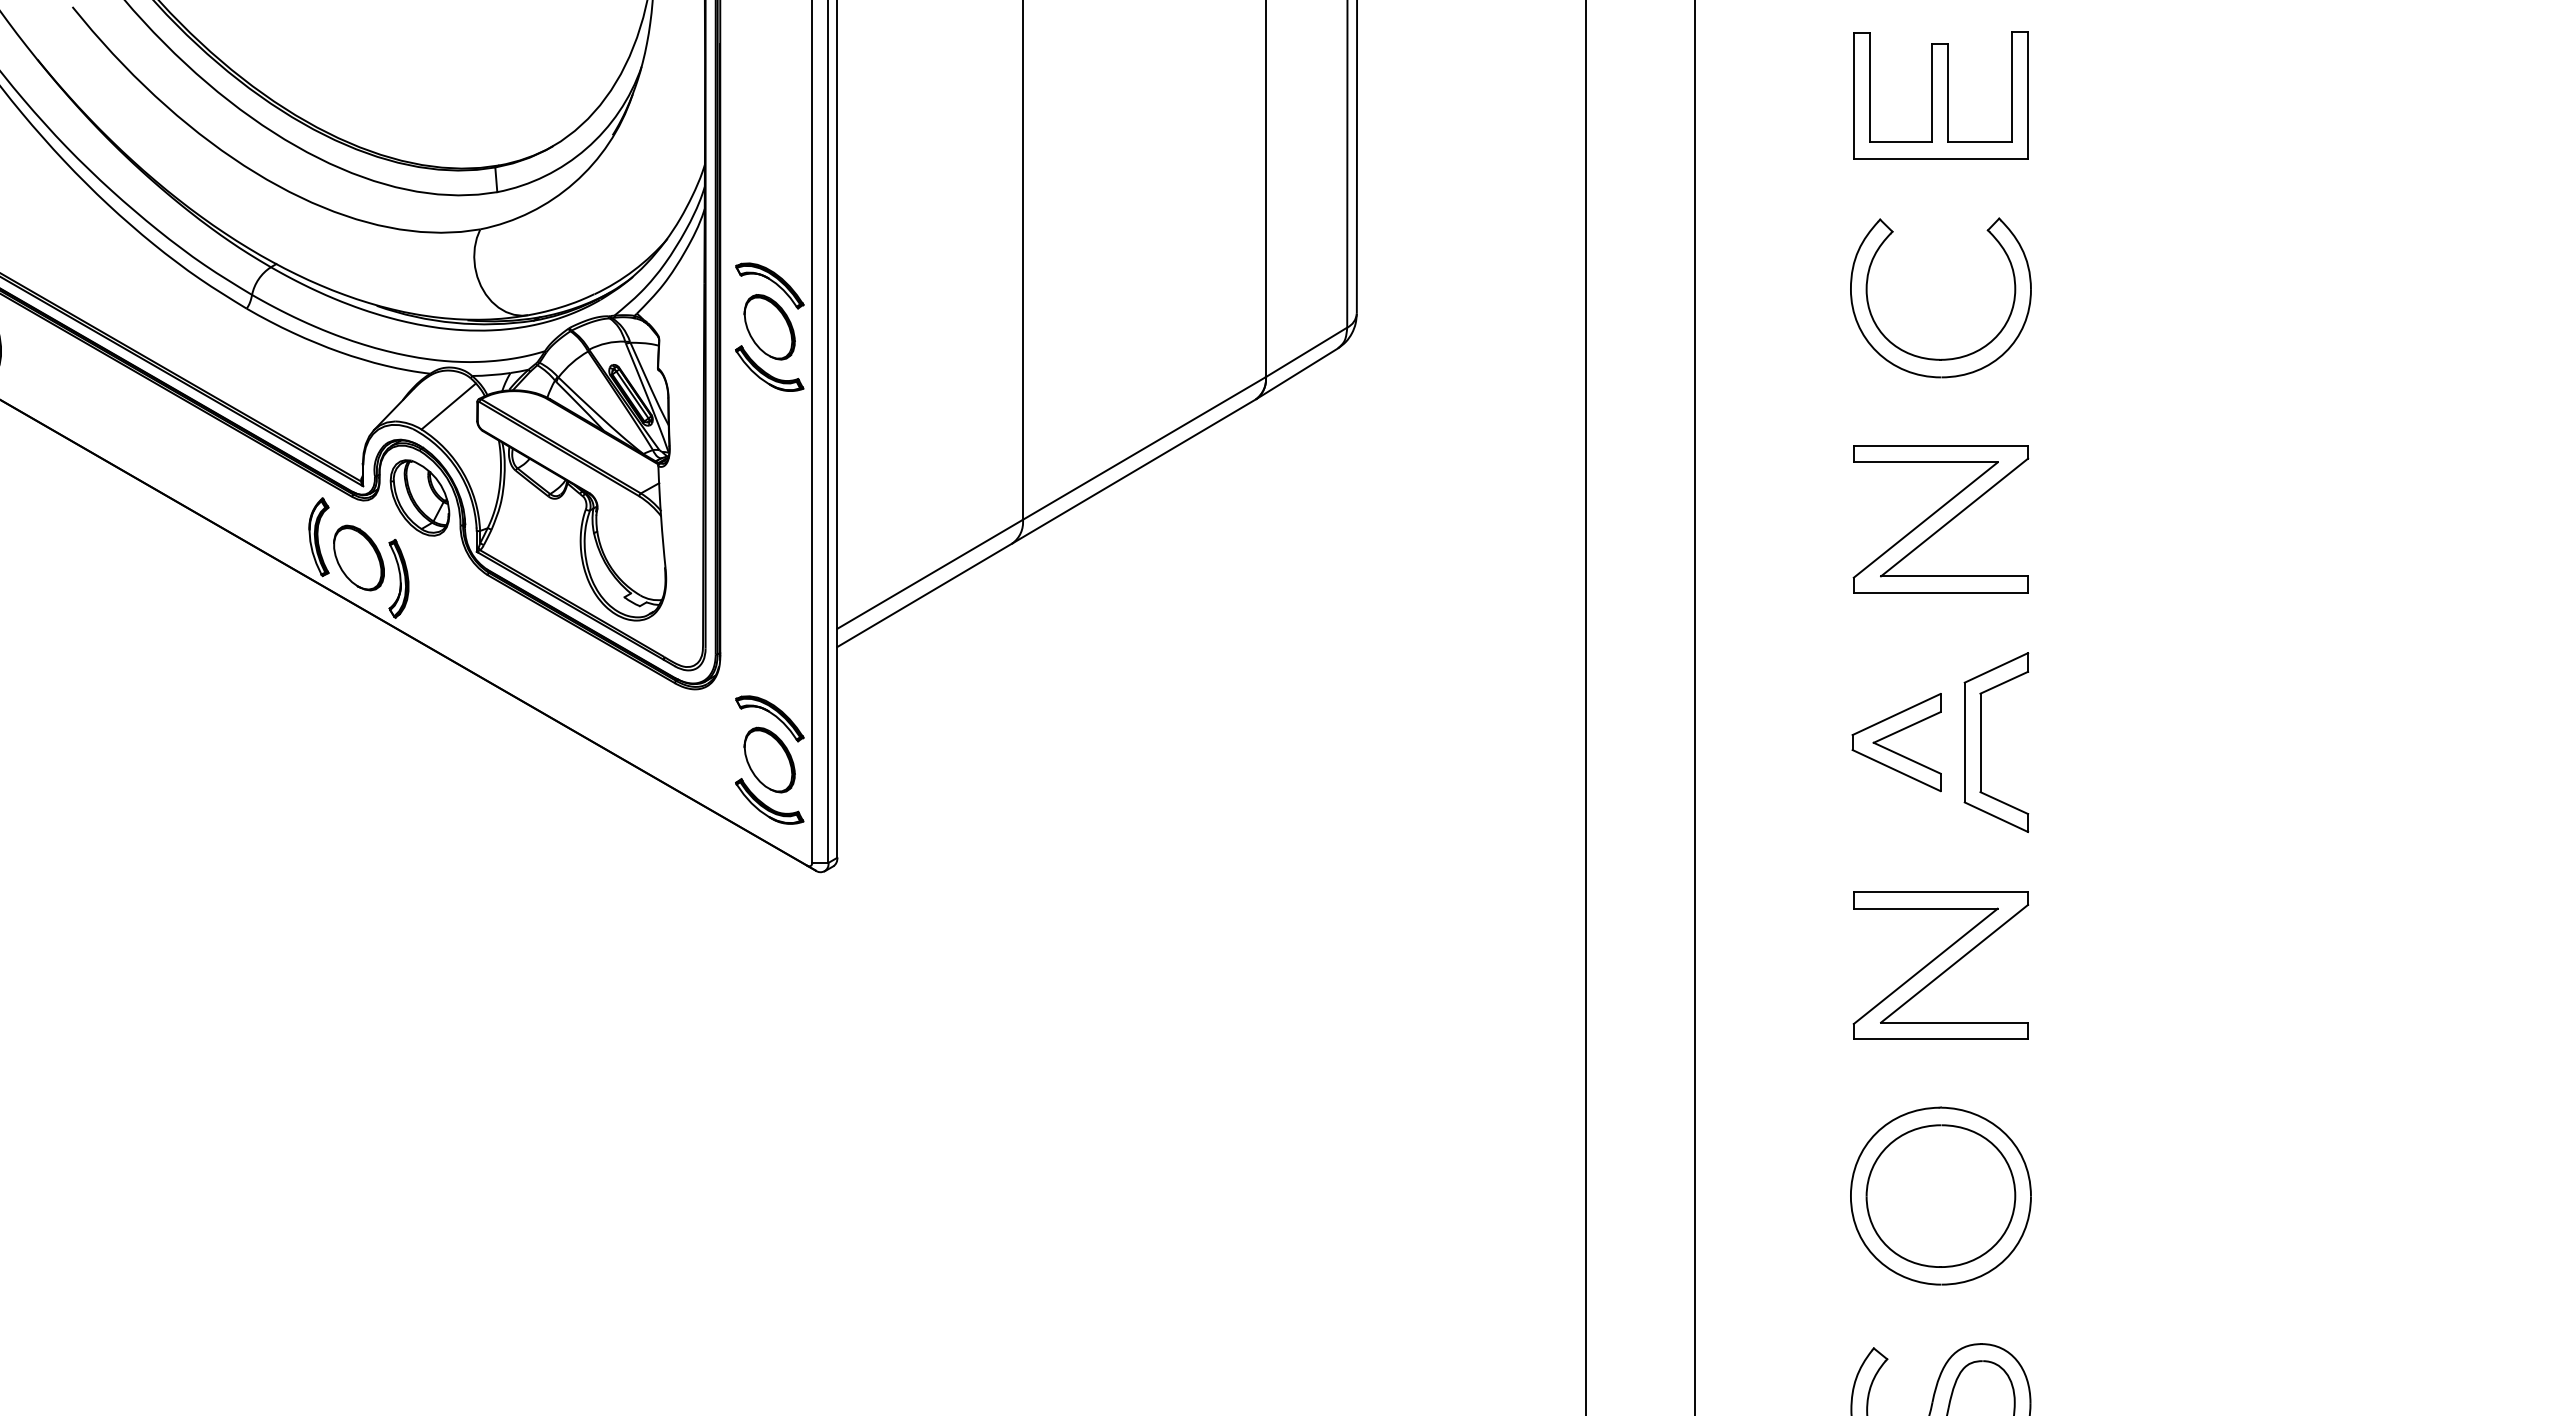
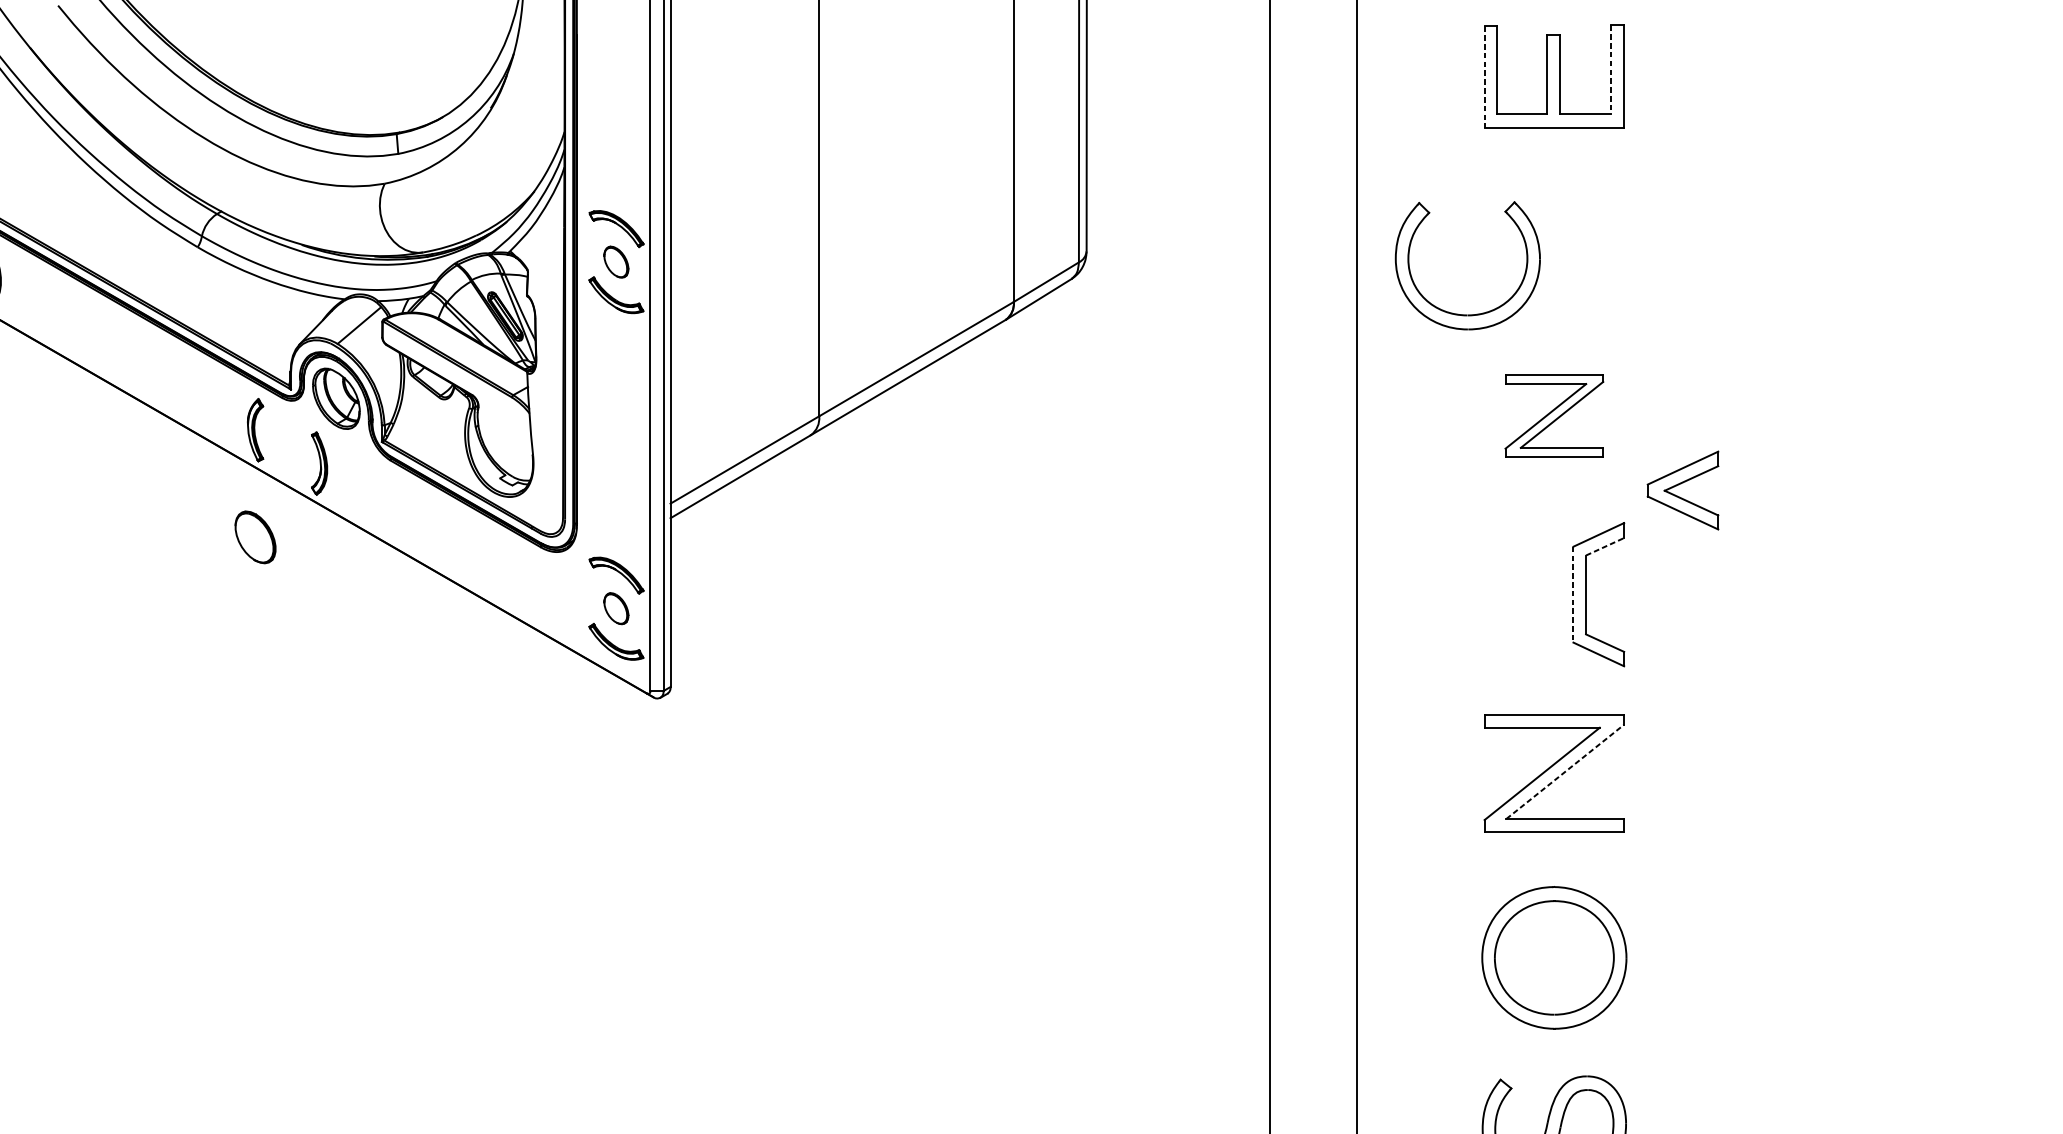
line: (2012, 87) -> (1611, 70), solid -> dashed
line: (1853, 96) -> (1484, 77), solid -> dashed
part: (769, 327) -> (616, 262), size x0.6
part: (1939, 358) -> (1466, 314), moved
part: (1940, 519) -> (1554, 416), size x0.7
part: (358, 557) -> (255, 536), moved
line: (2004, 682) -> (1605, 546), solid -> dashed
part: (1892, 735) -> (1679, 484), moved
line: (1964, 742) -> (1573, 594), solid -> dashed
part: (769, 759) -> (616, 608), size x0.6
line: (1954, 963) -> (1565, 771), solid -> dashed

